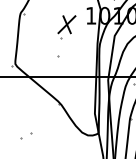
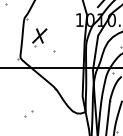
part: (66, 26) -> (39, 37), moved

